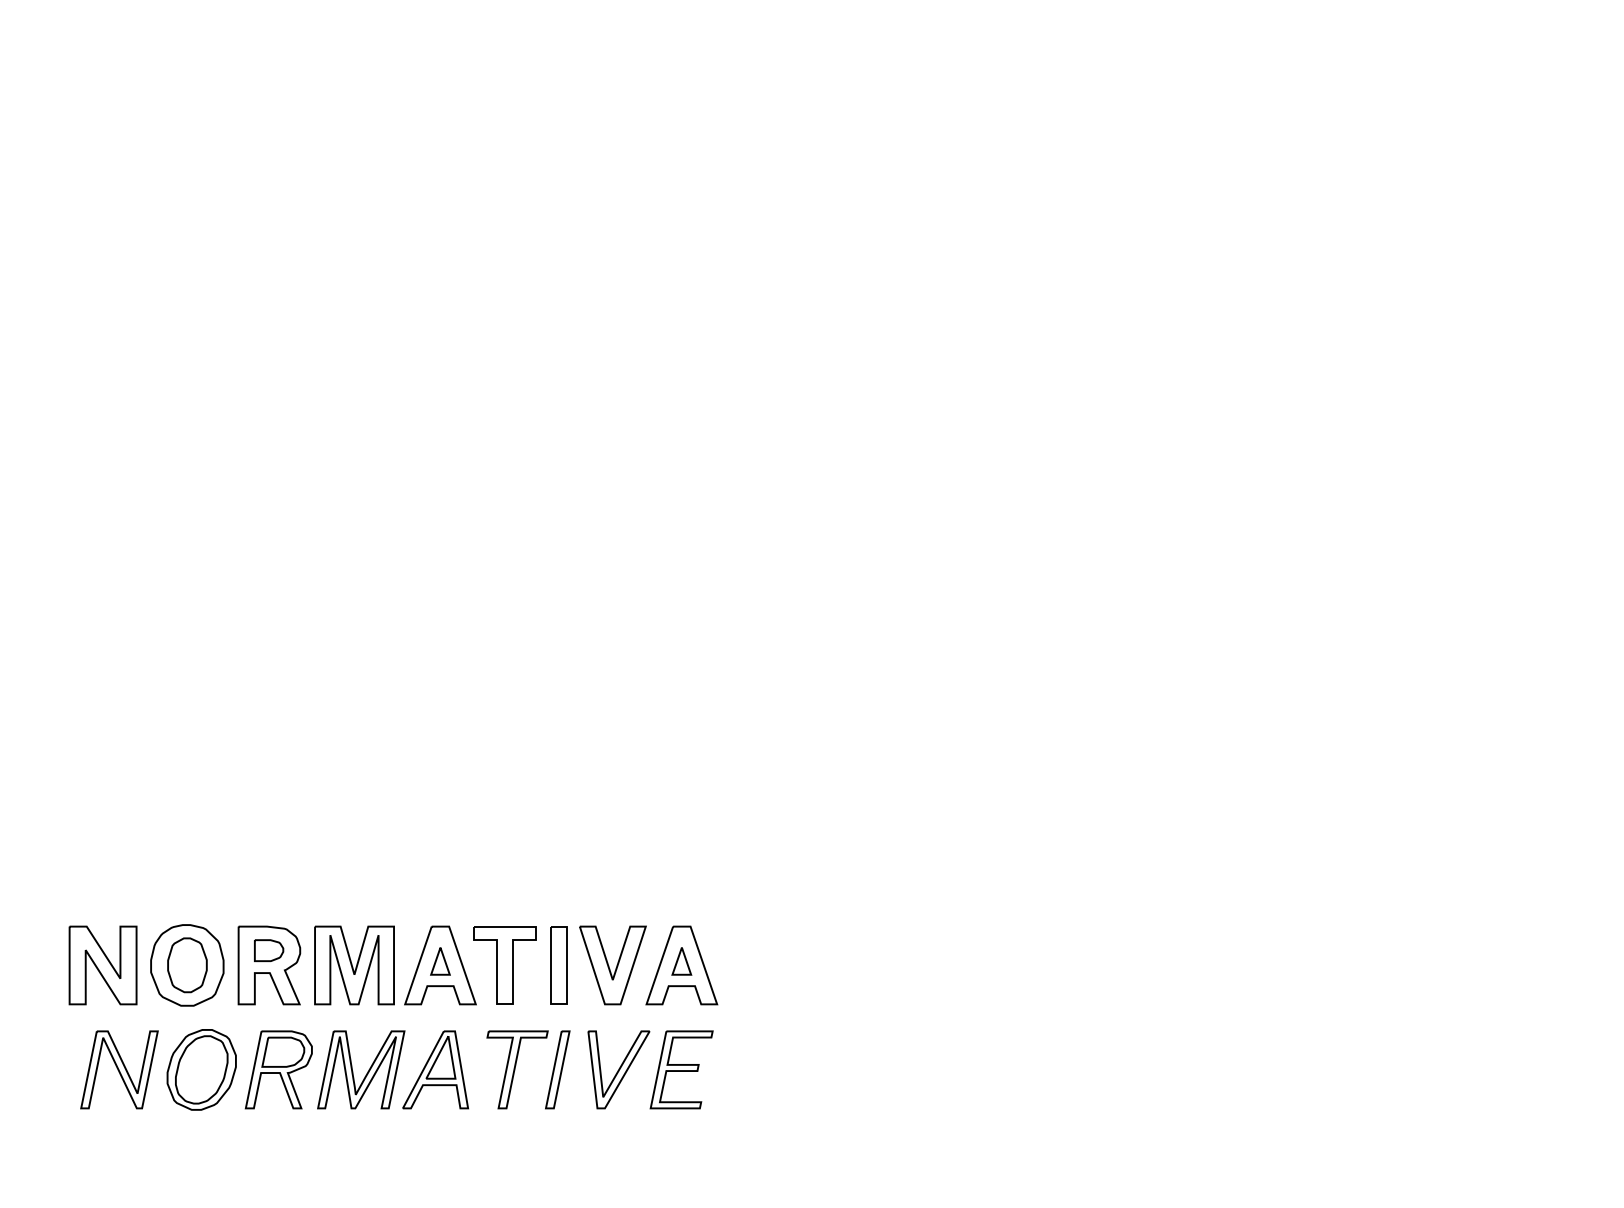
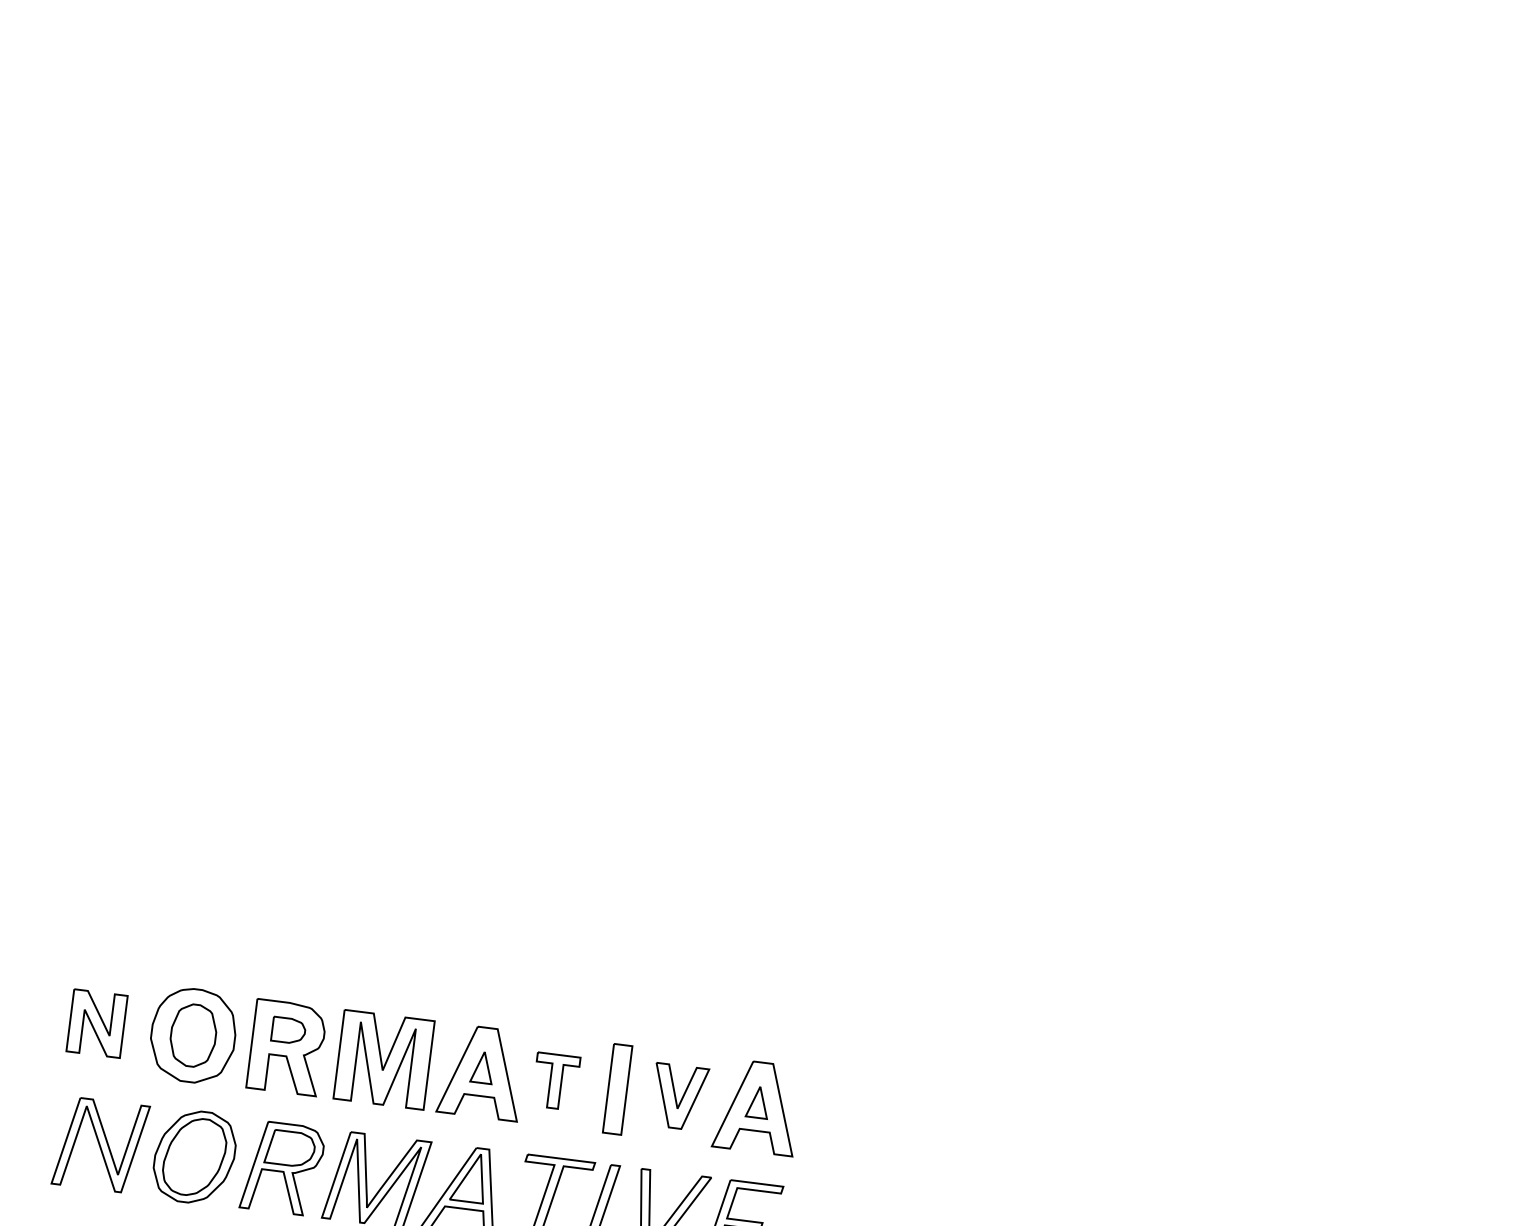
part: (102, 965) -> (96, 1023), size x0.7
part: (504, 965) -> (555, 1081), size x0.6
part: (612, 965) -> (678, 1097), size x0.7

